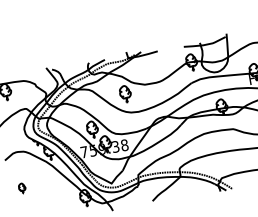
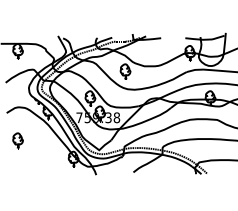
part: (21, 188) -> (17, 140), size x1.67

